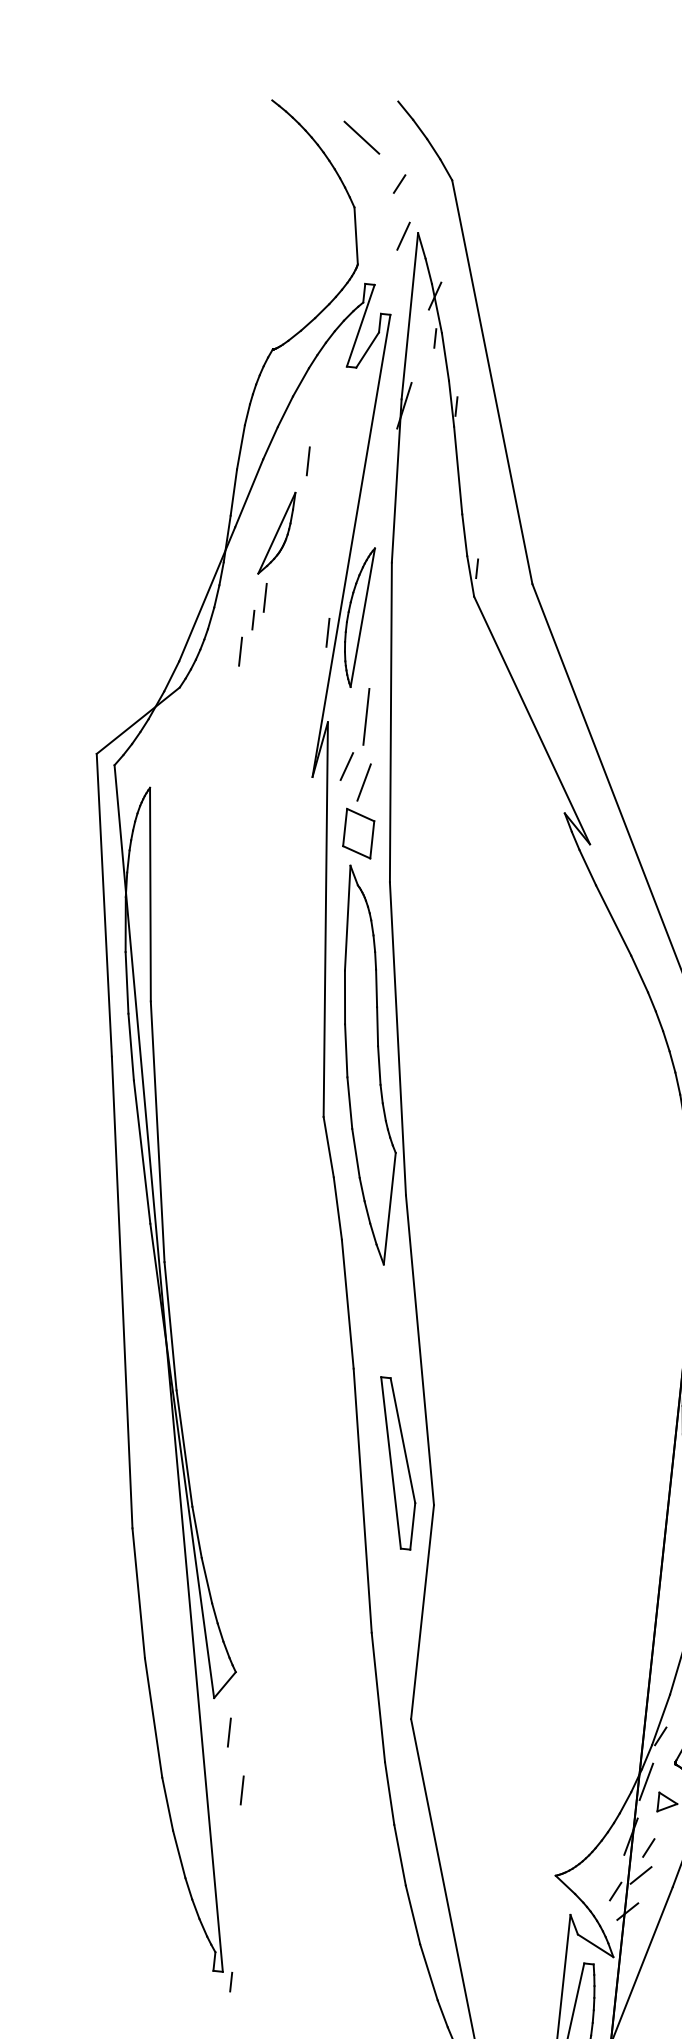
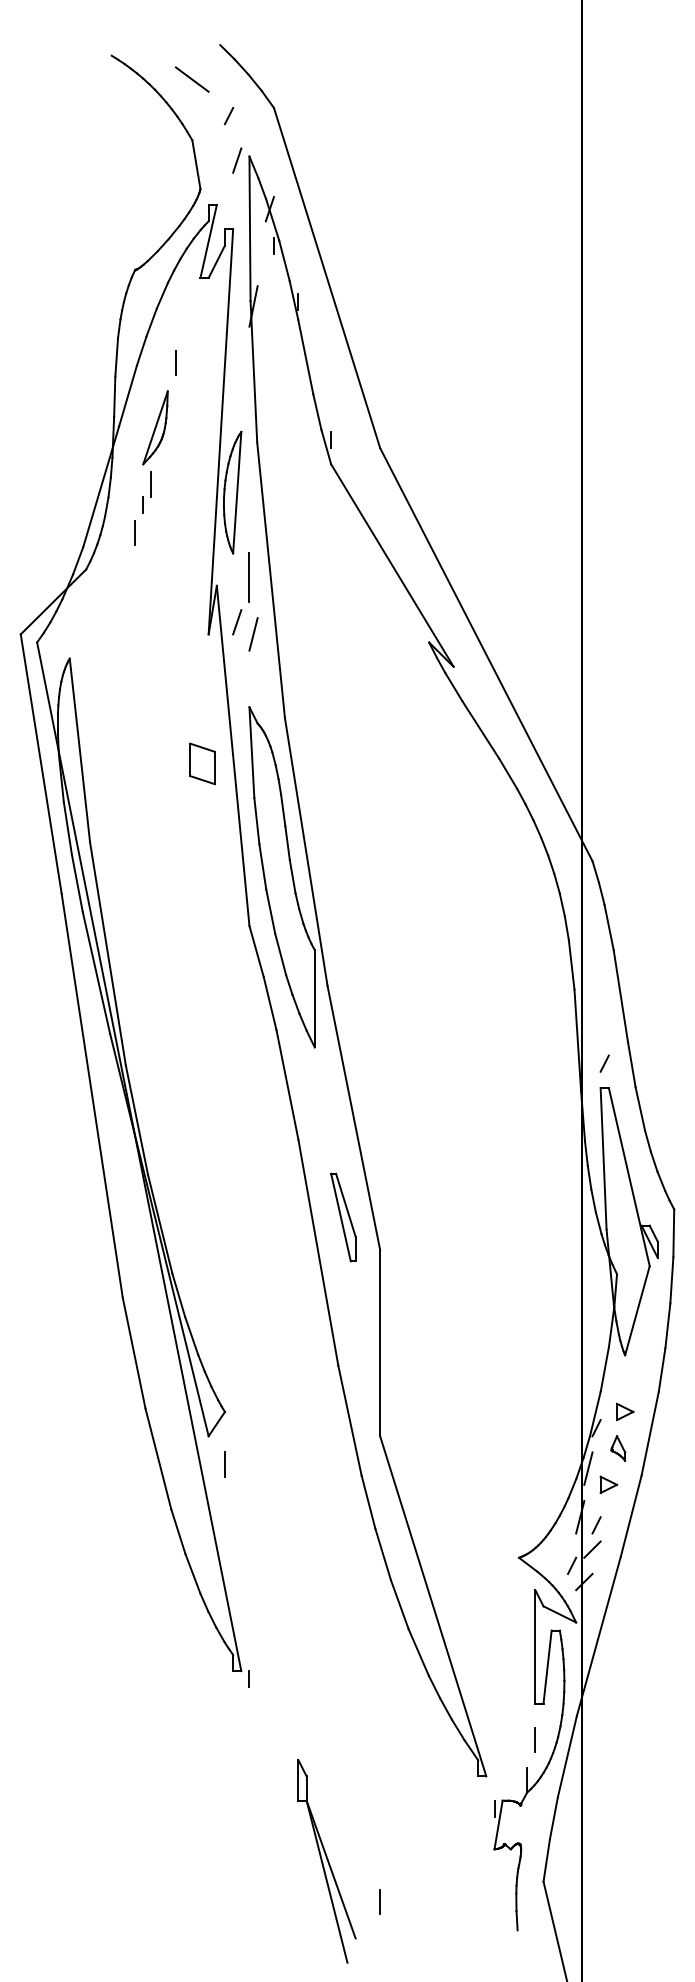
line: (327, 632) -> (208, 508), removed
part: (358, 833) -> (202, 763), moved
part: (395, 1463) -> (343, 1217), size x0.6
line: (242, 1790) -> (241, 1513), removed

